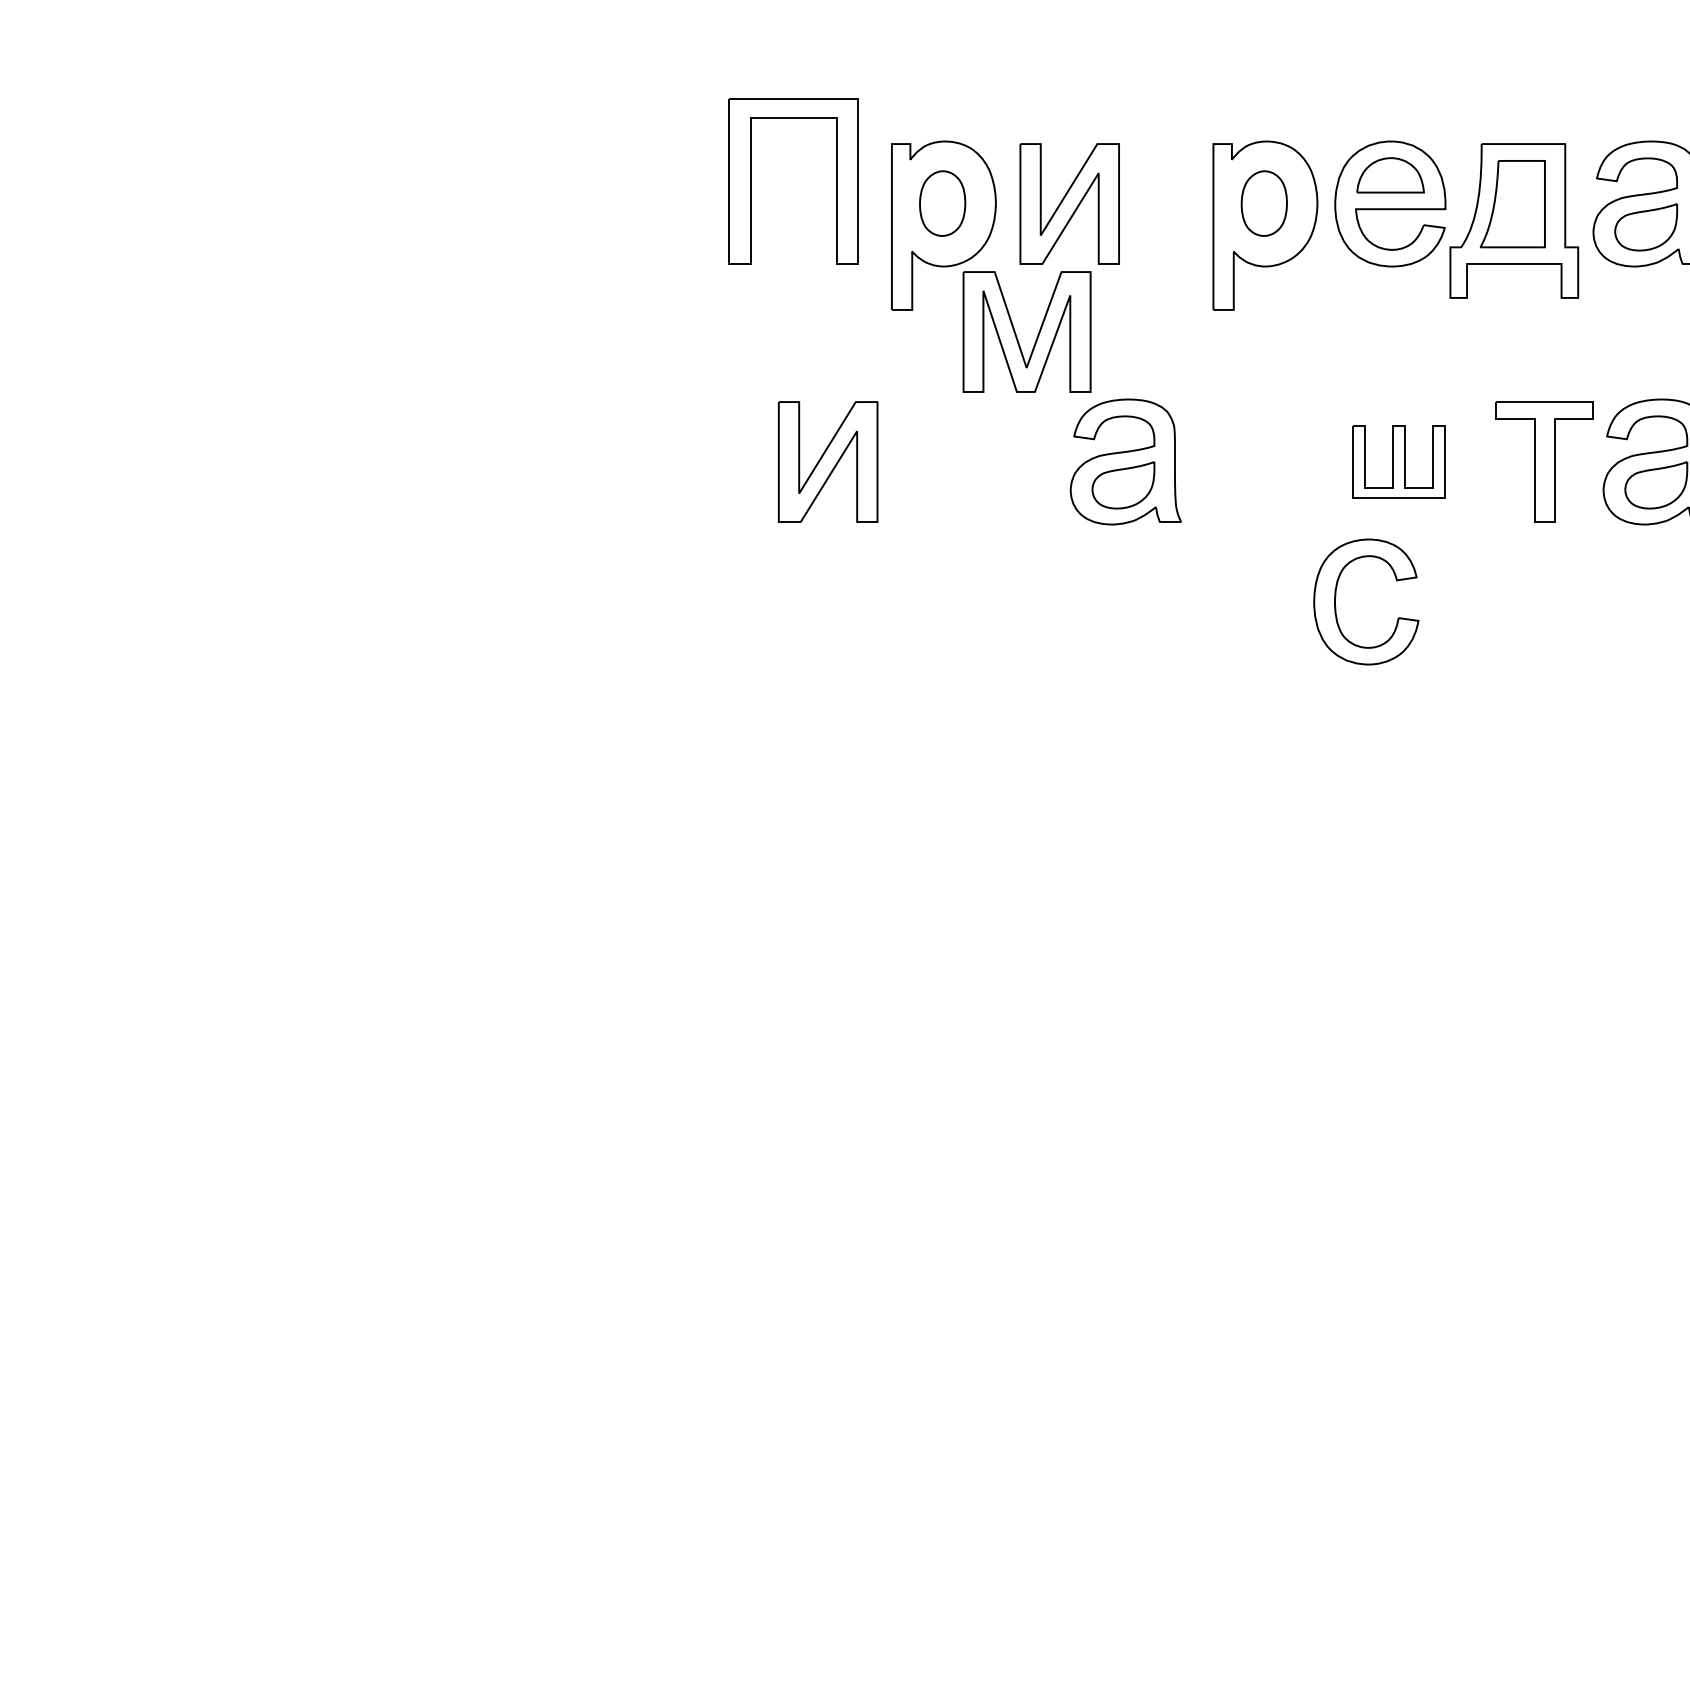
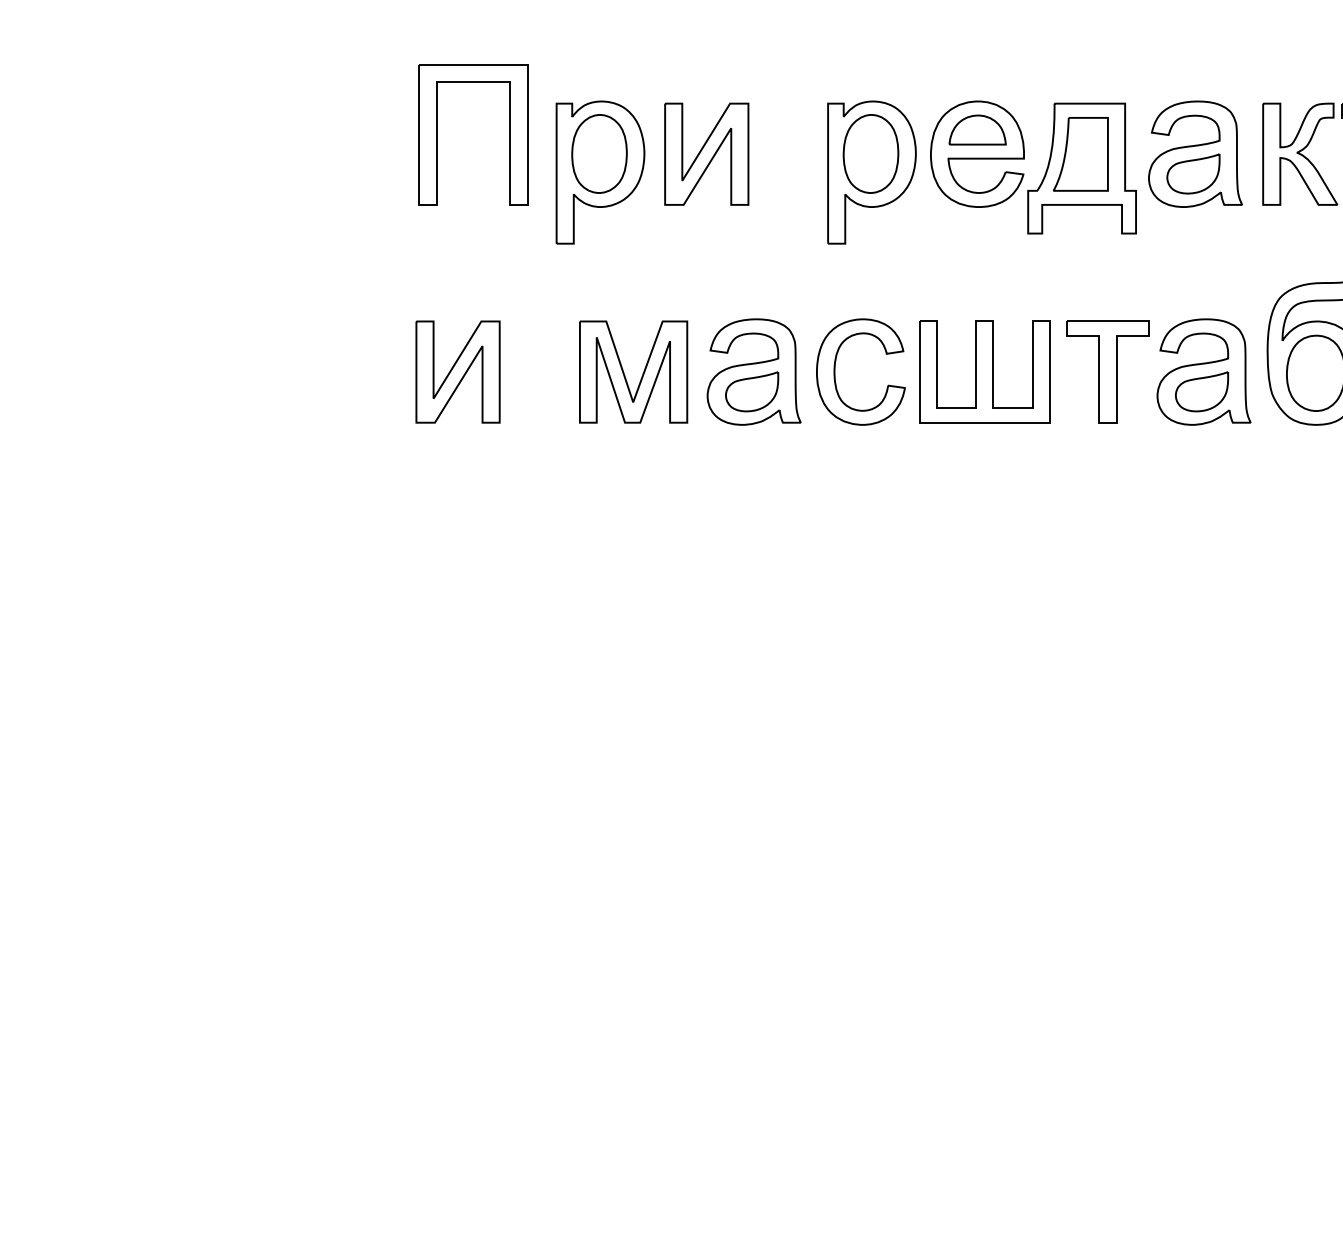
part: (942, 203) -> (599, 153), size x1.43
part: (1264, 203) -> (871, 153), size x1.43
part: (1016, 333) -> (624, 373), moved
part: (828, 461) -> (458, 371), moved
part: (1398, 461) -> (984, 371), size x1.67
part: (1336, 596) -> (835, 367), moved

